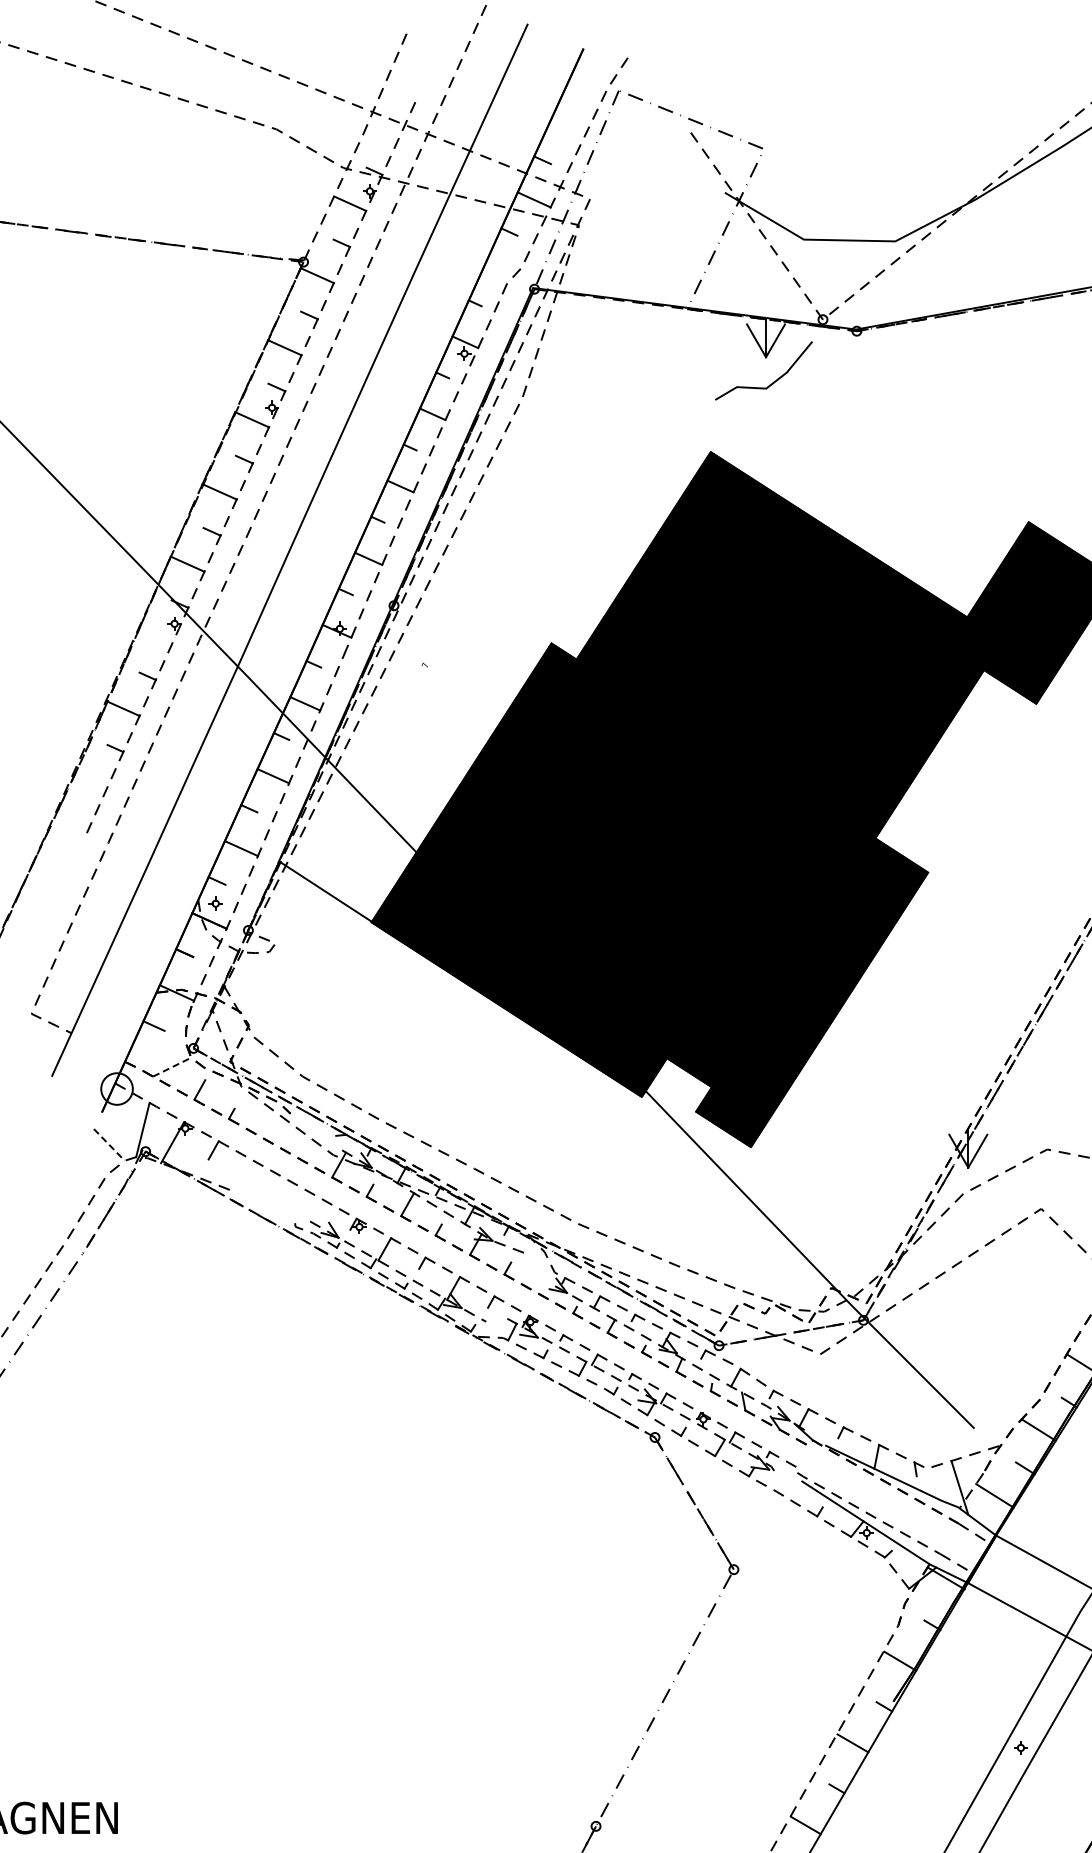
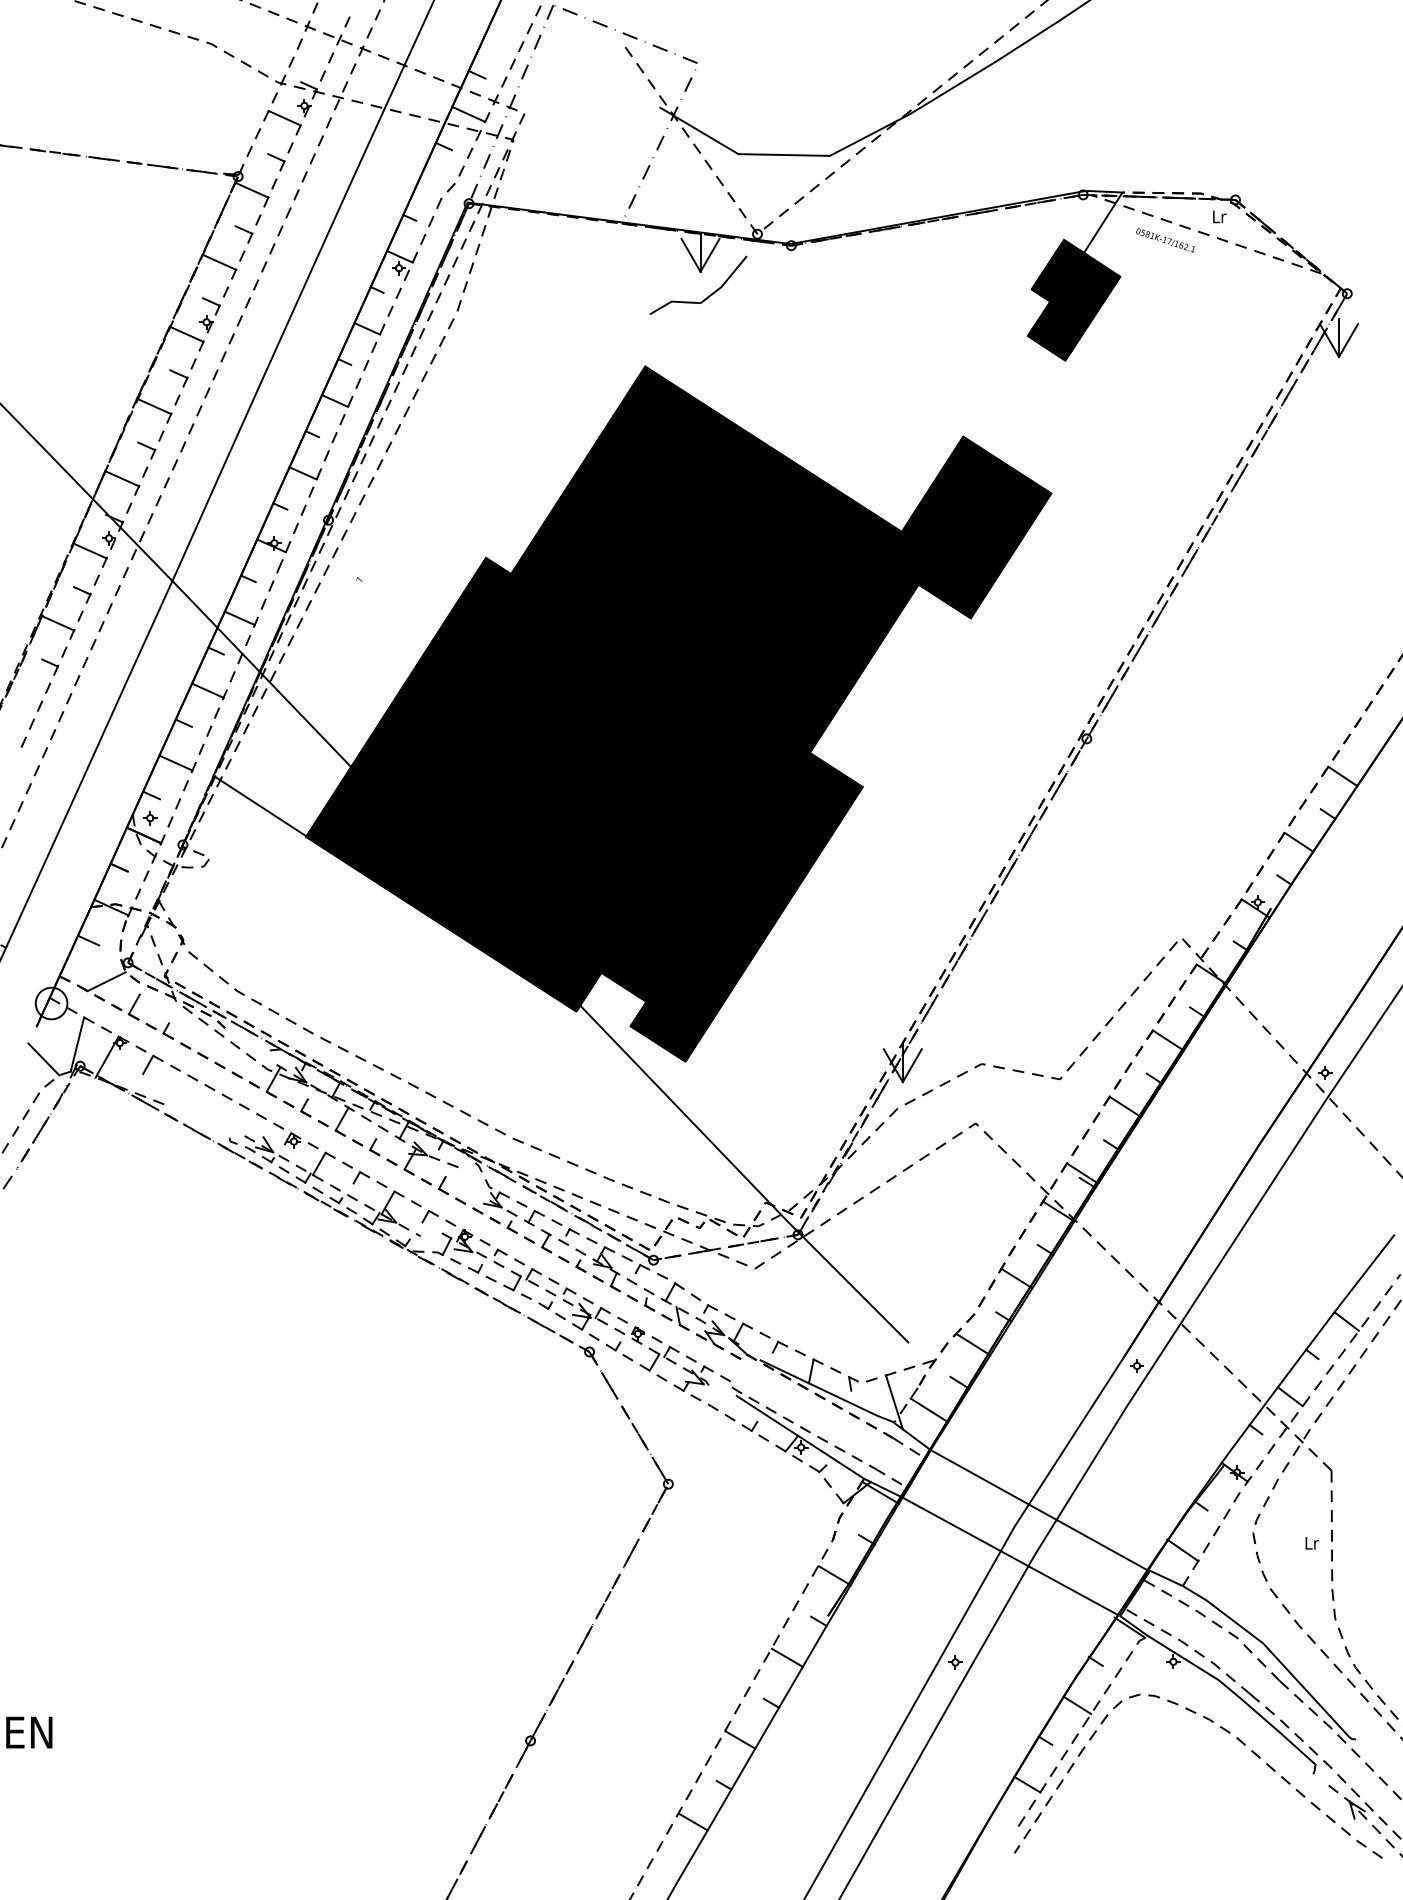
line: (154, 635) -> (89, 550), added
line: (172, 1066) -> (107, 981), dashed -> solid
line: (109, 1144) -> (44, 1059), dashed -> solid
line: (664, 1697) -> (599, 1612), added

